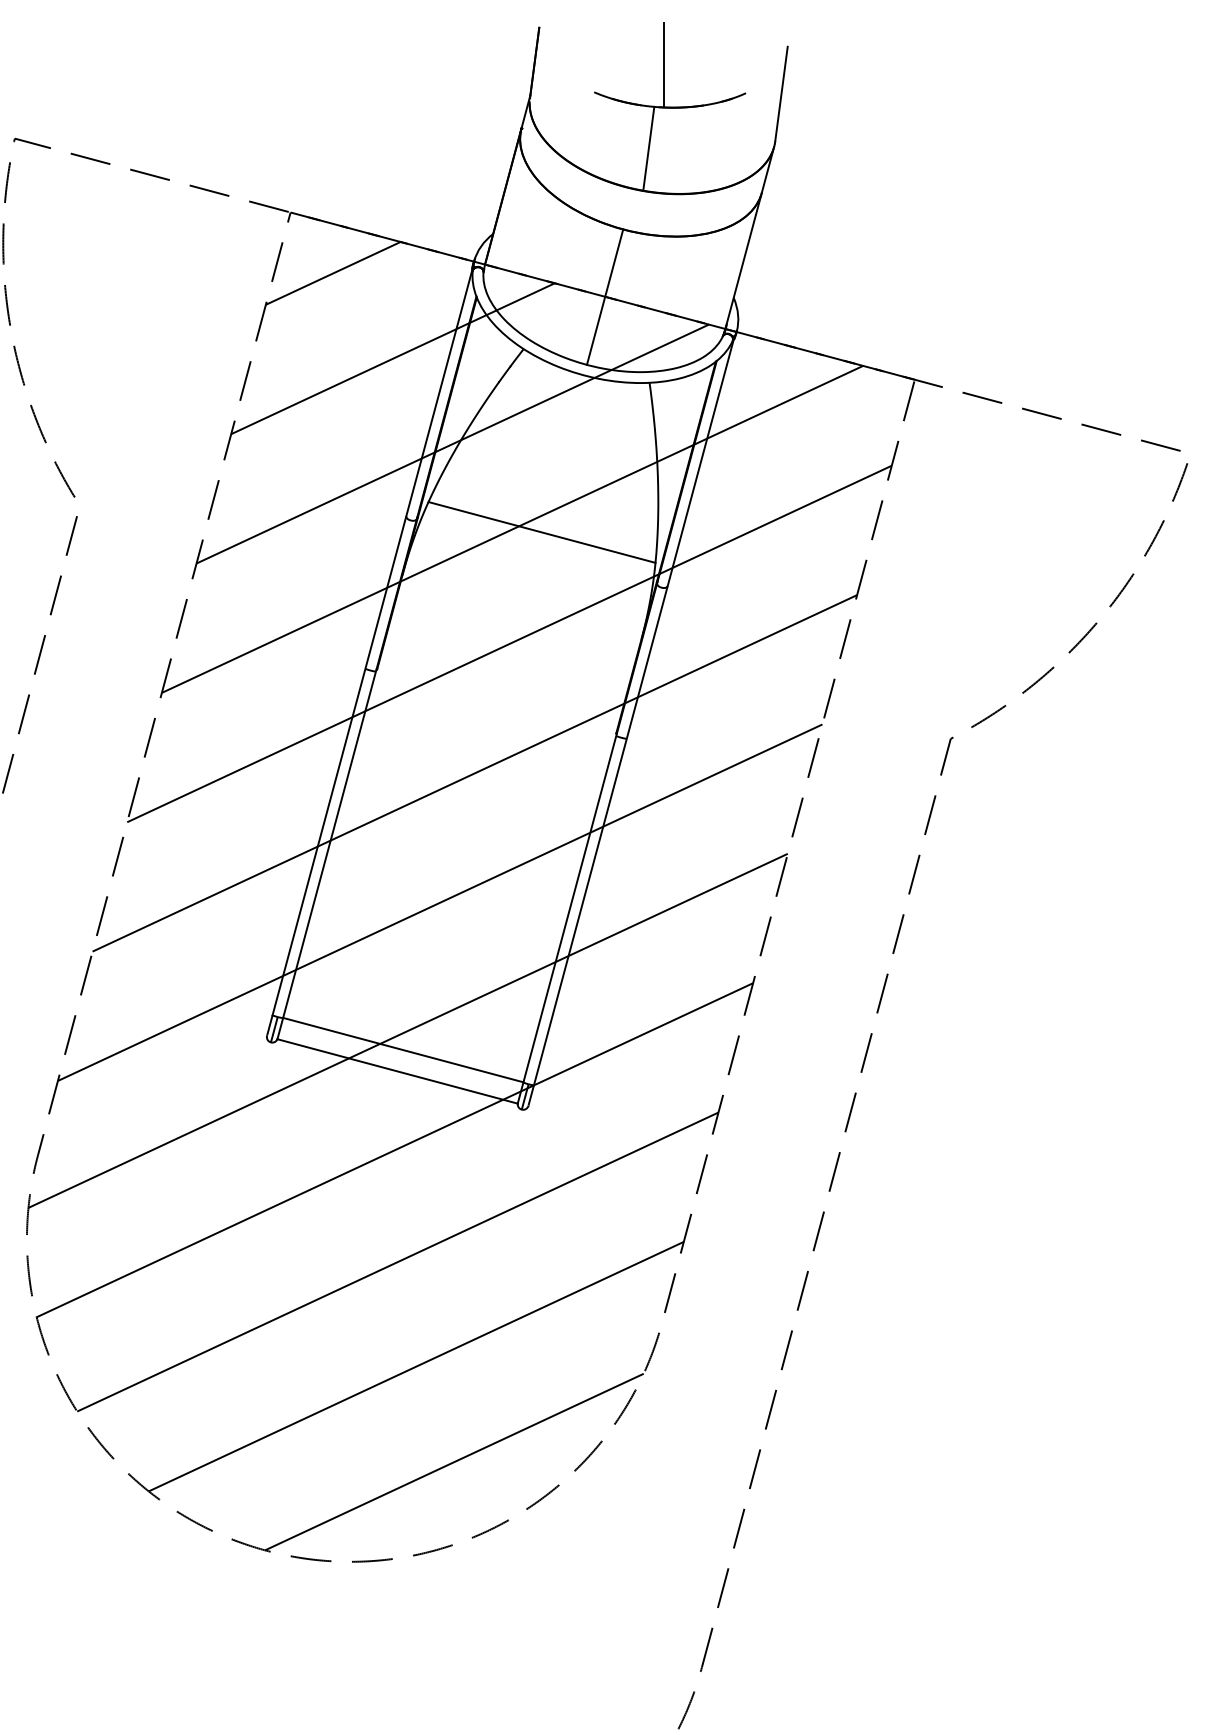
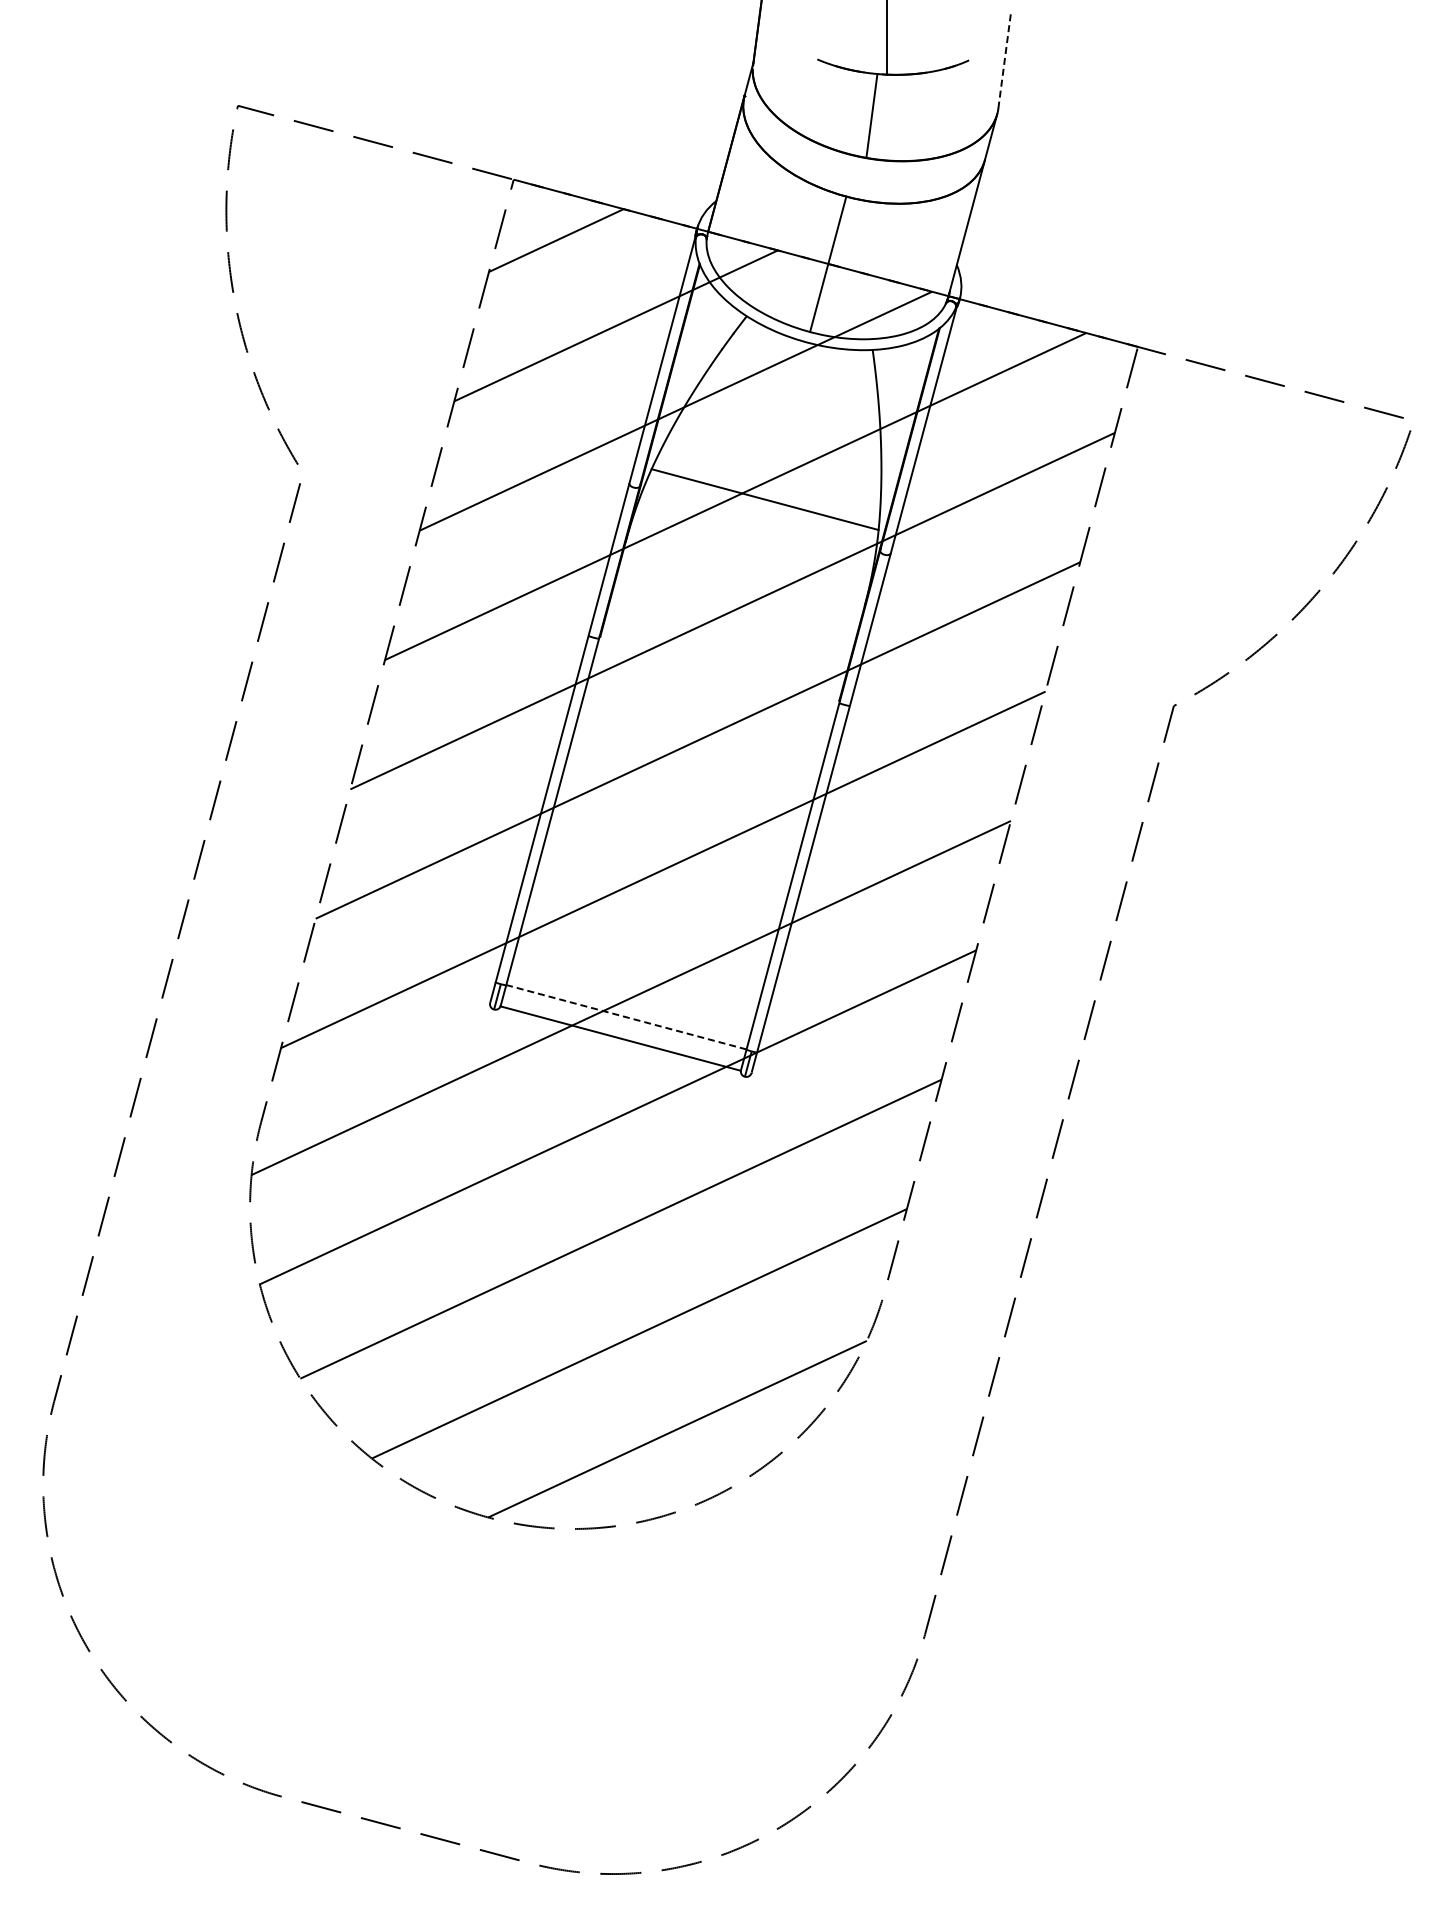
line: (781, 94) -> (1004, 61), solid -> dashed
line: (402, 1050) -> (625, 1017), solid -> dashed

